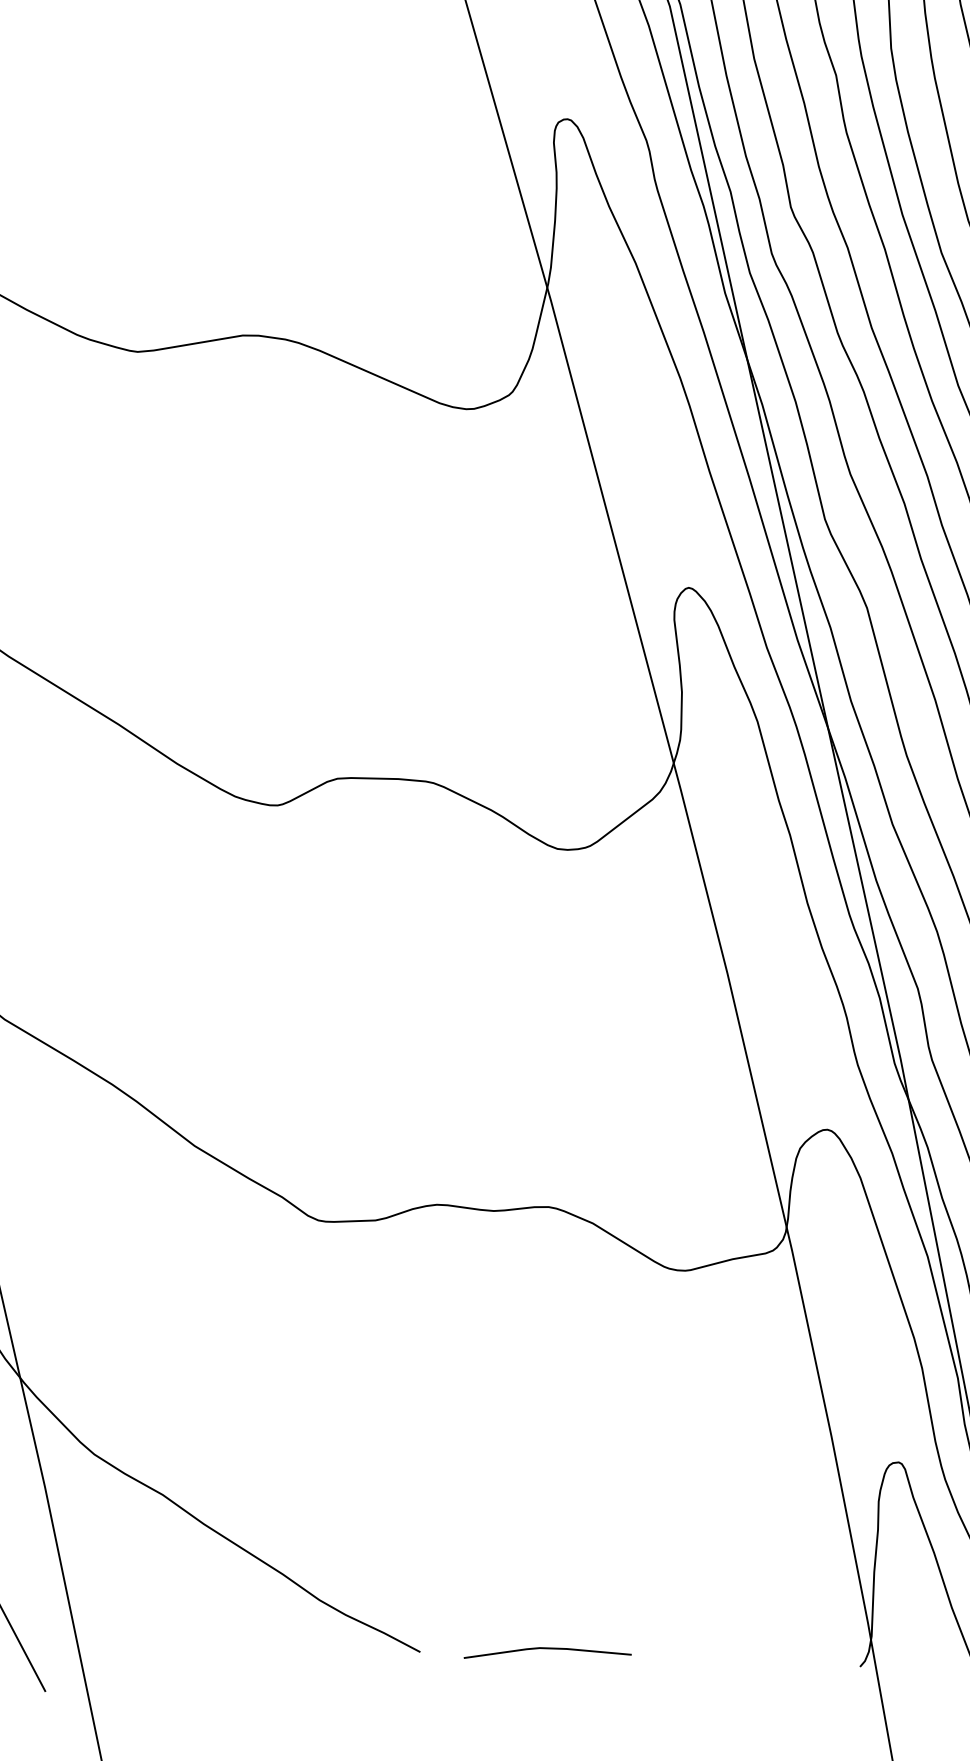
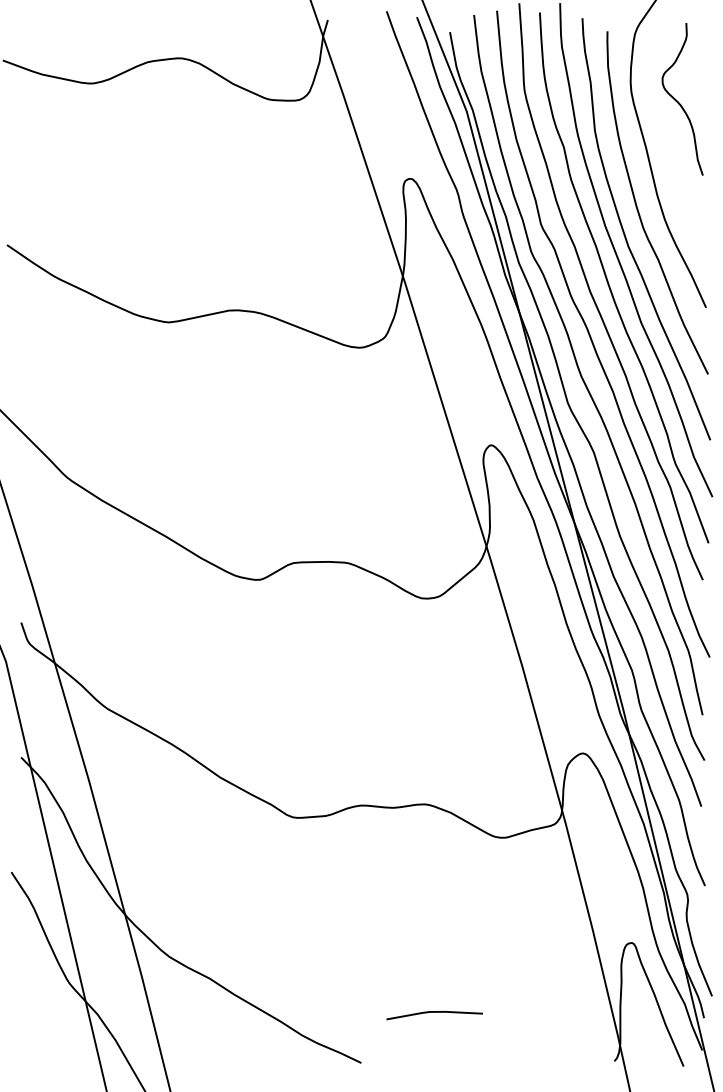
line: (547, 1649) -> (434, 1012), moved

